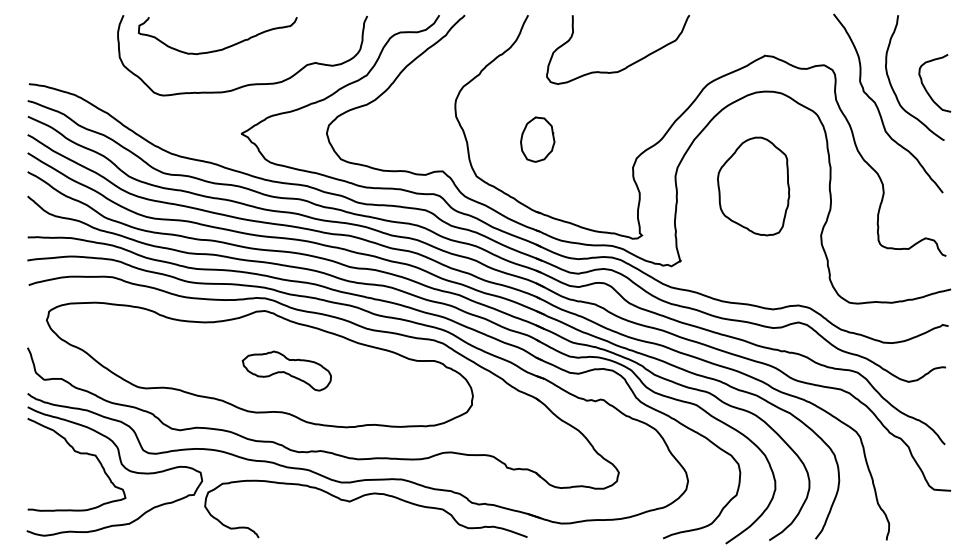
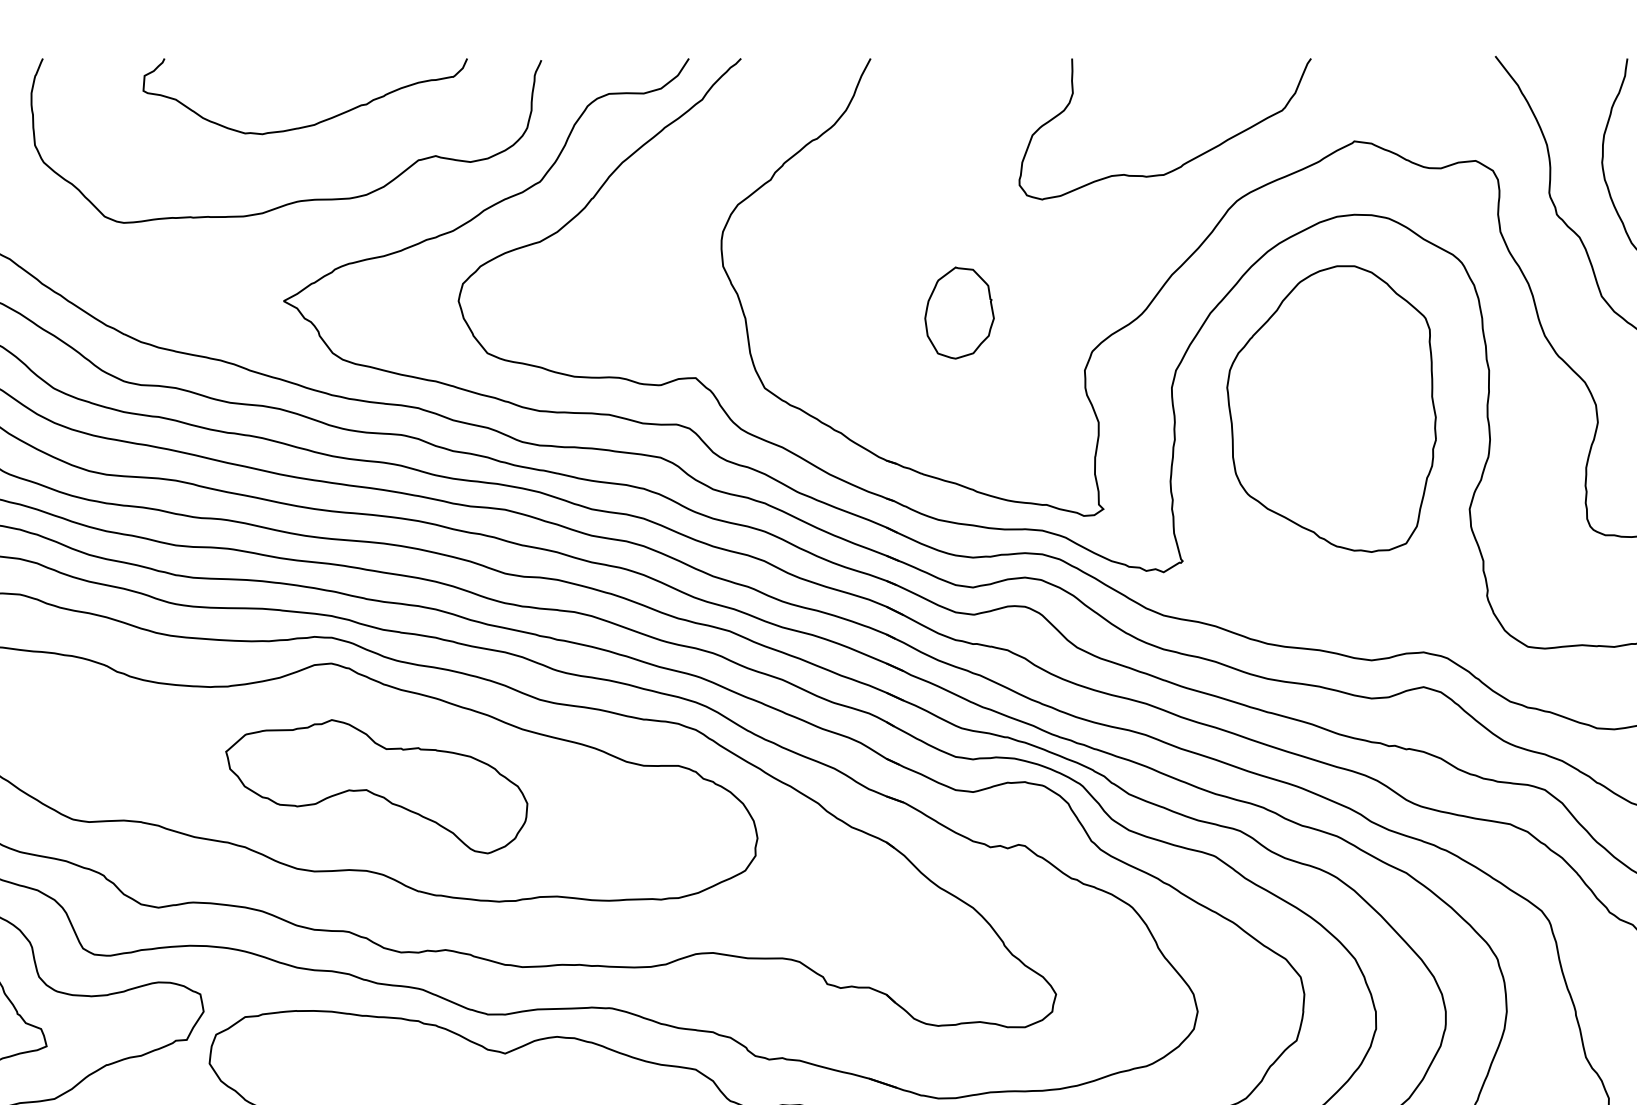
curve: (221, 48) -> (312, 122), moved
curve: (627, 65) -> (1184, 161), moved
part: (537, 139) -> (959, 312), moved
part: (753, 186) -> (1331, 408), size x1.43
part: (286, 370) -> (376, 785), size x1.67

